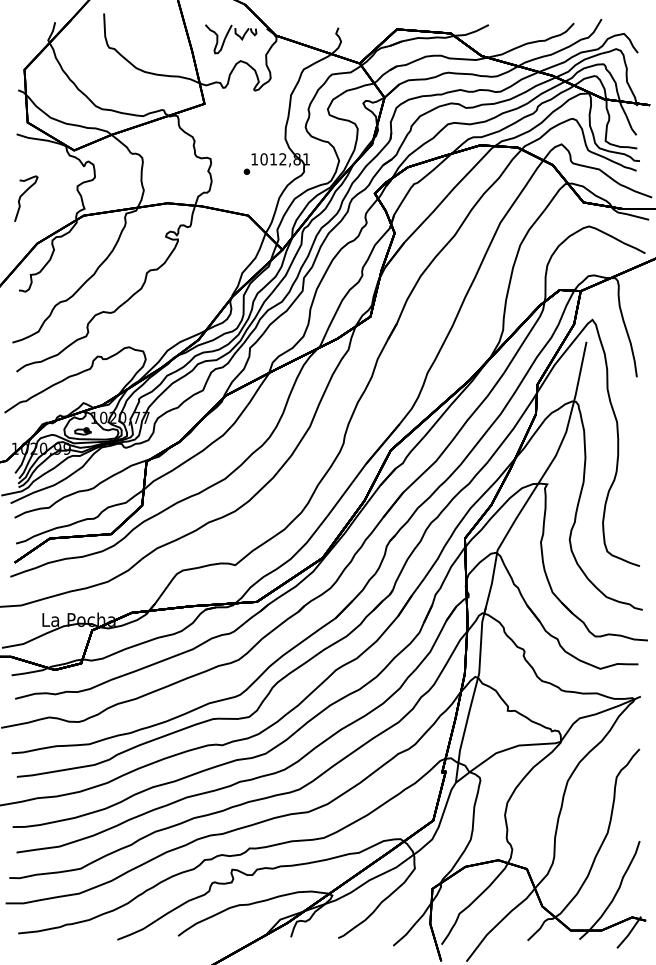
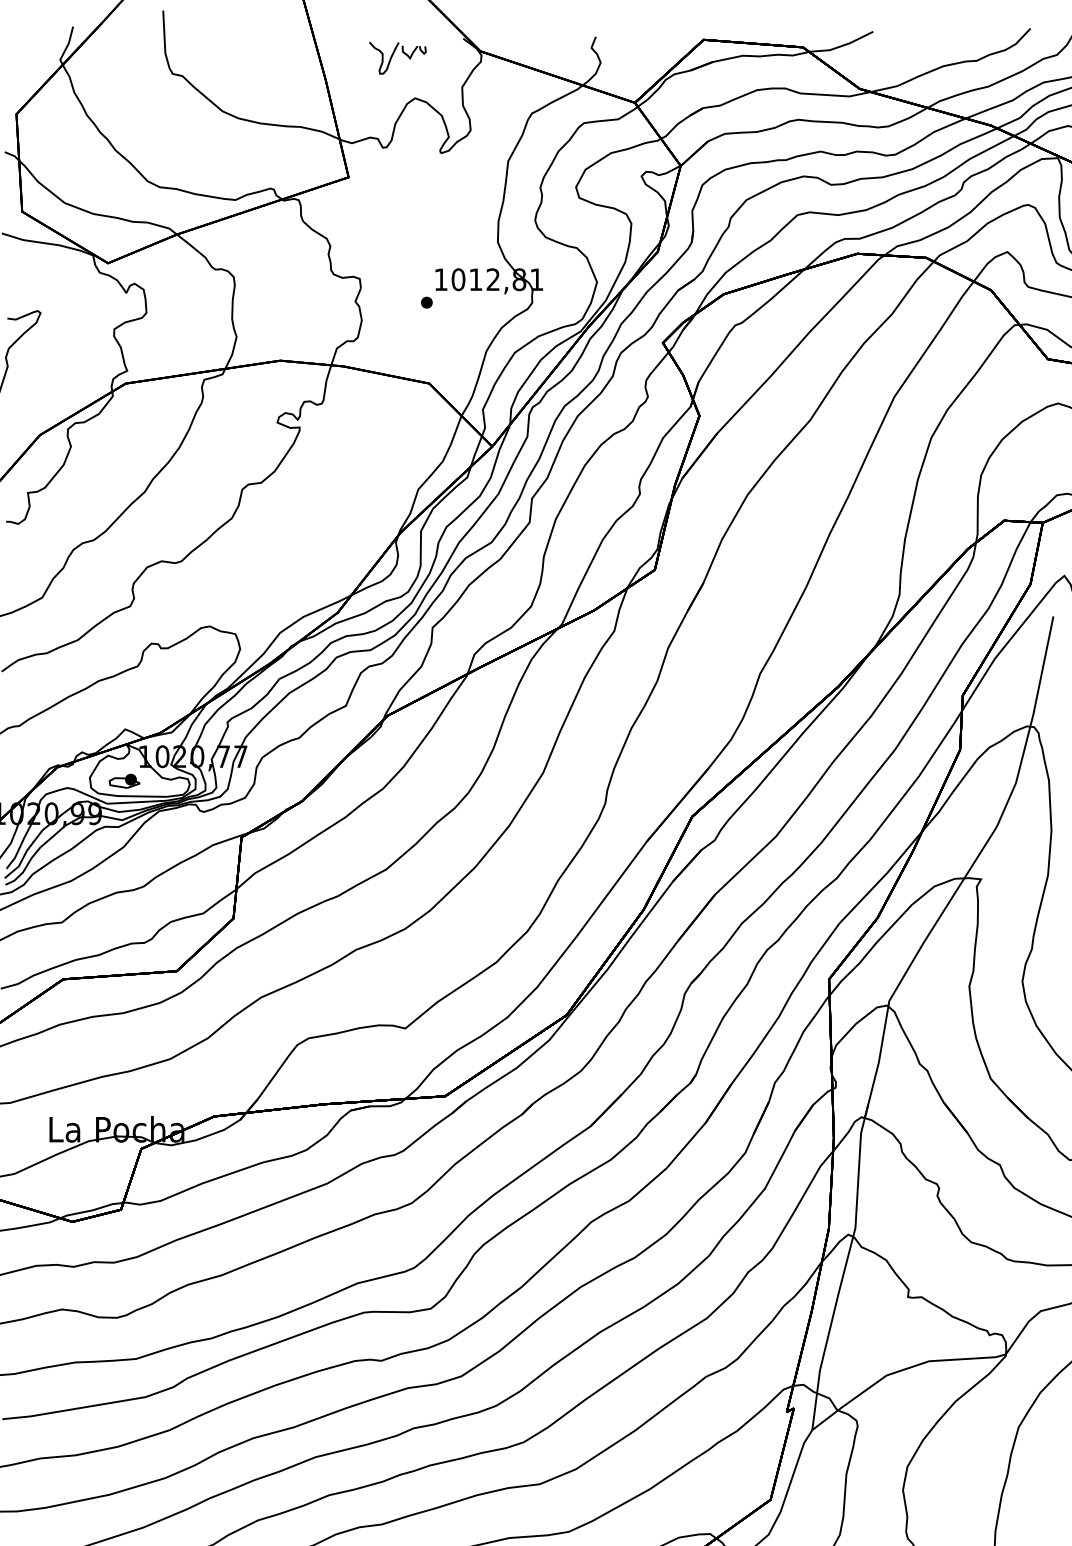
part: (231, 39) -> (398, 58), size x0.6

